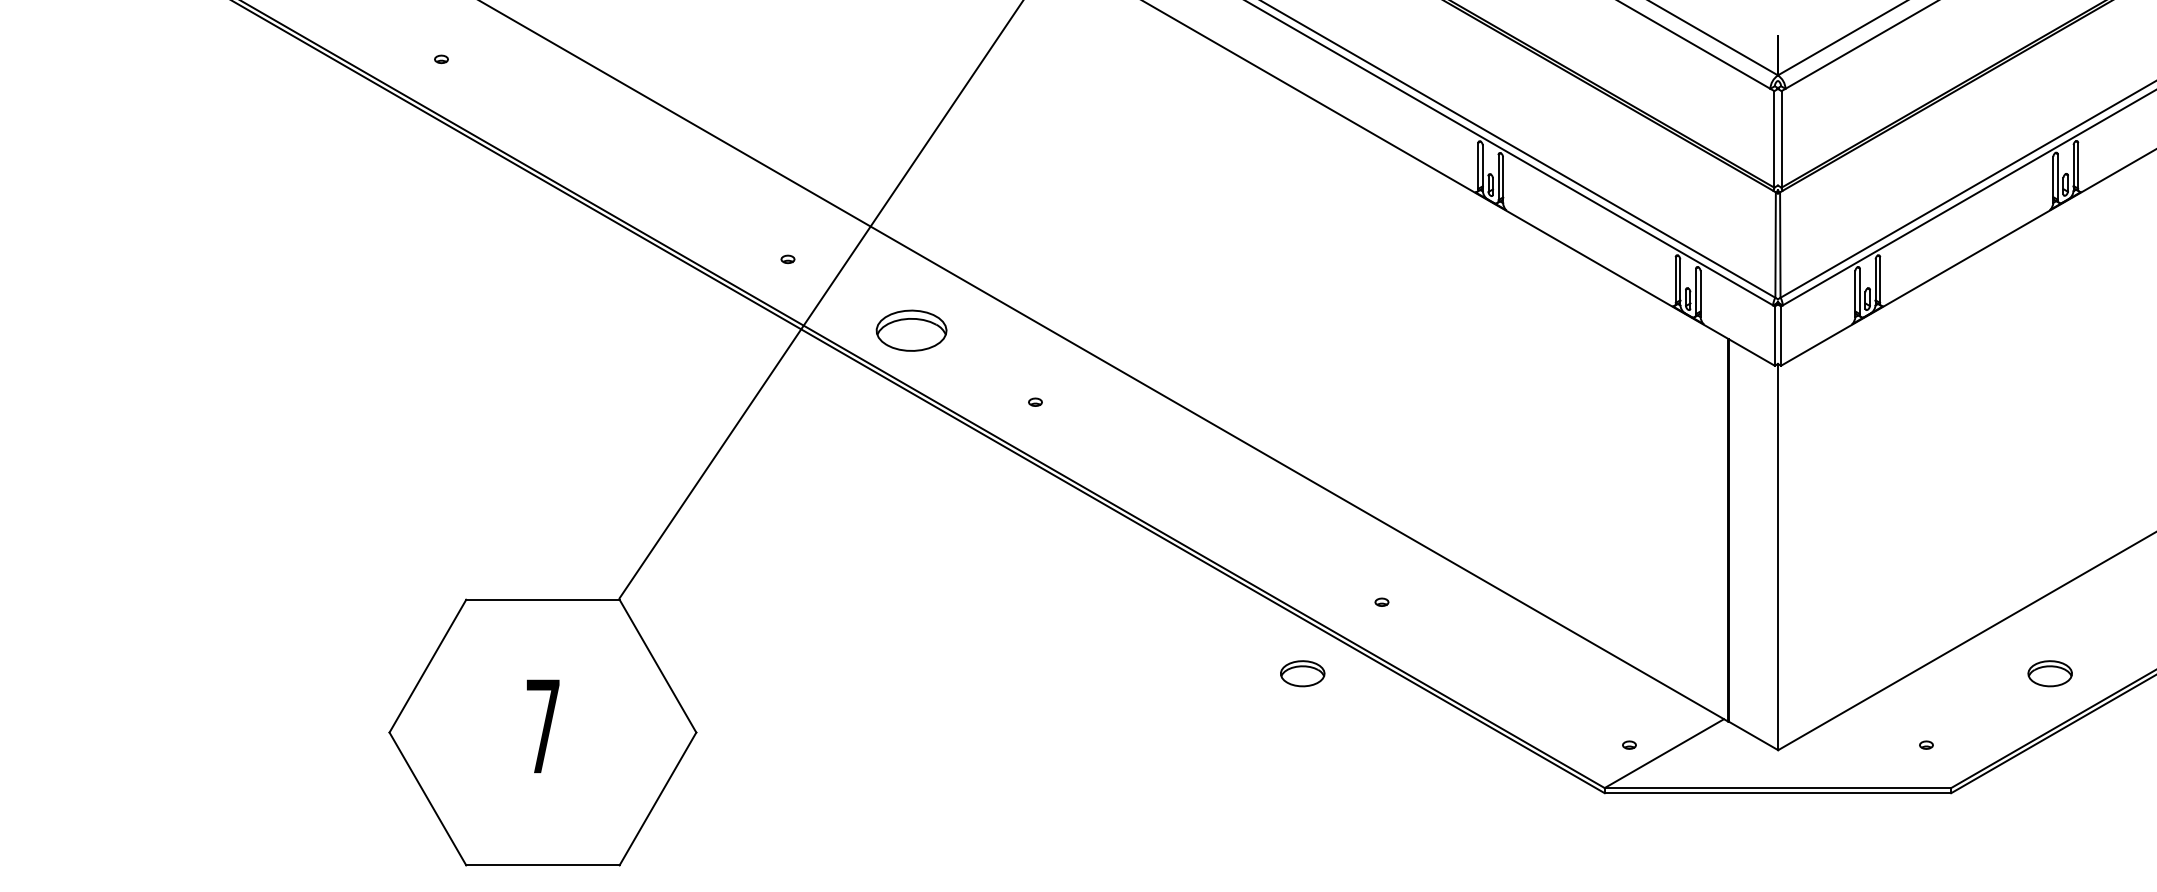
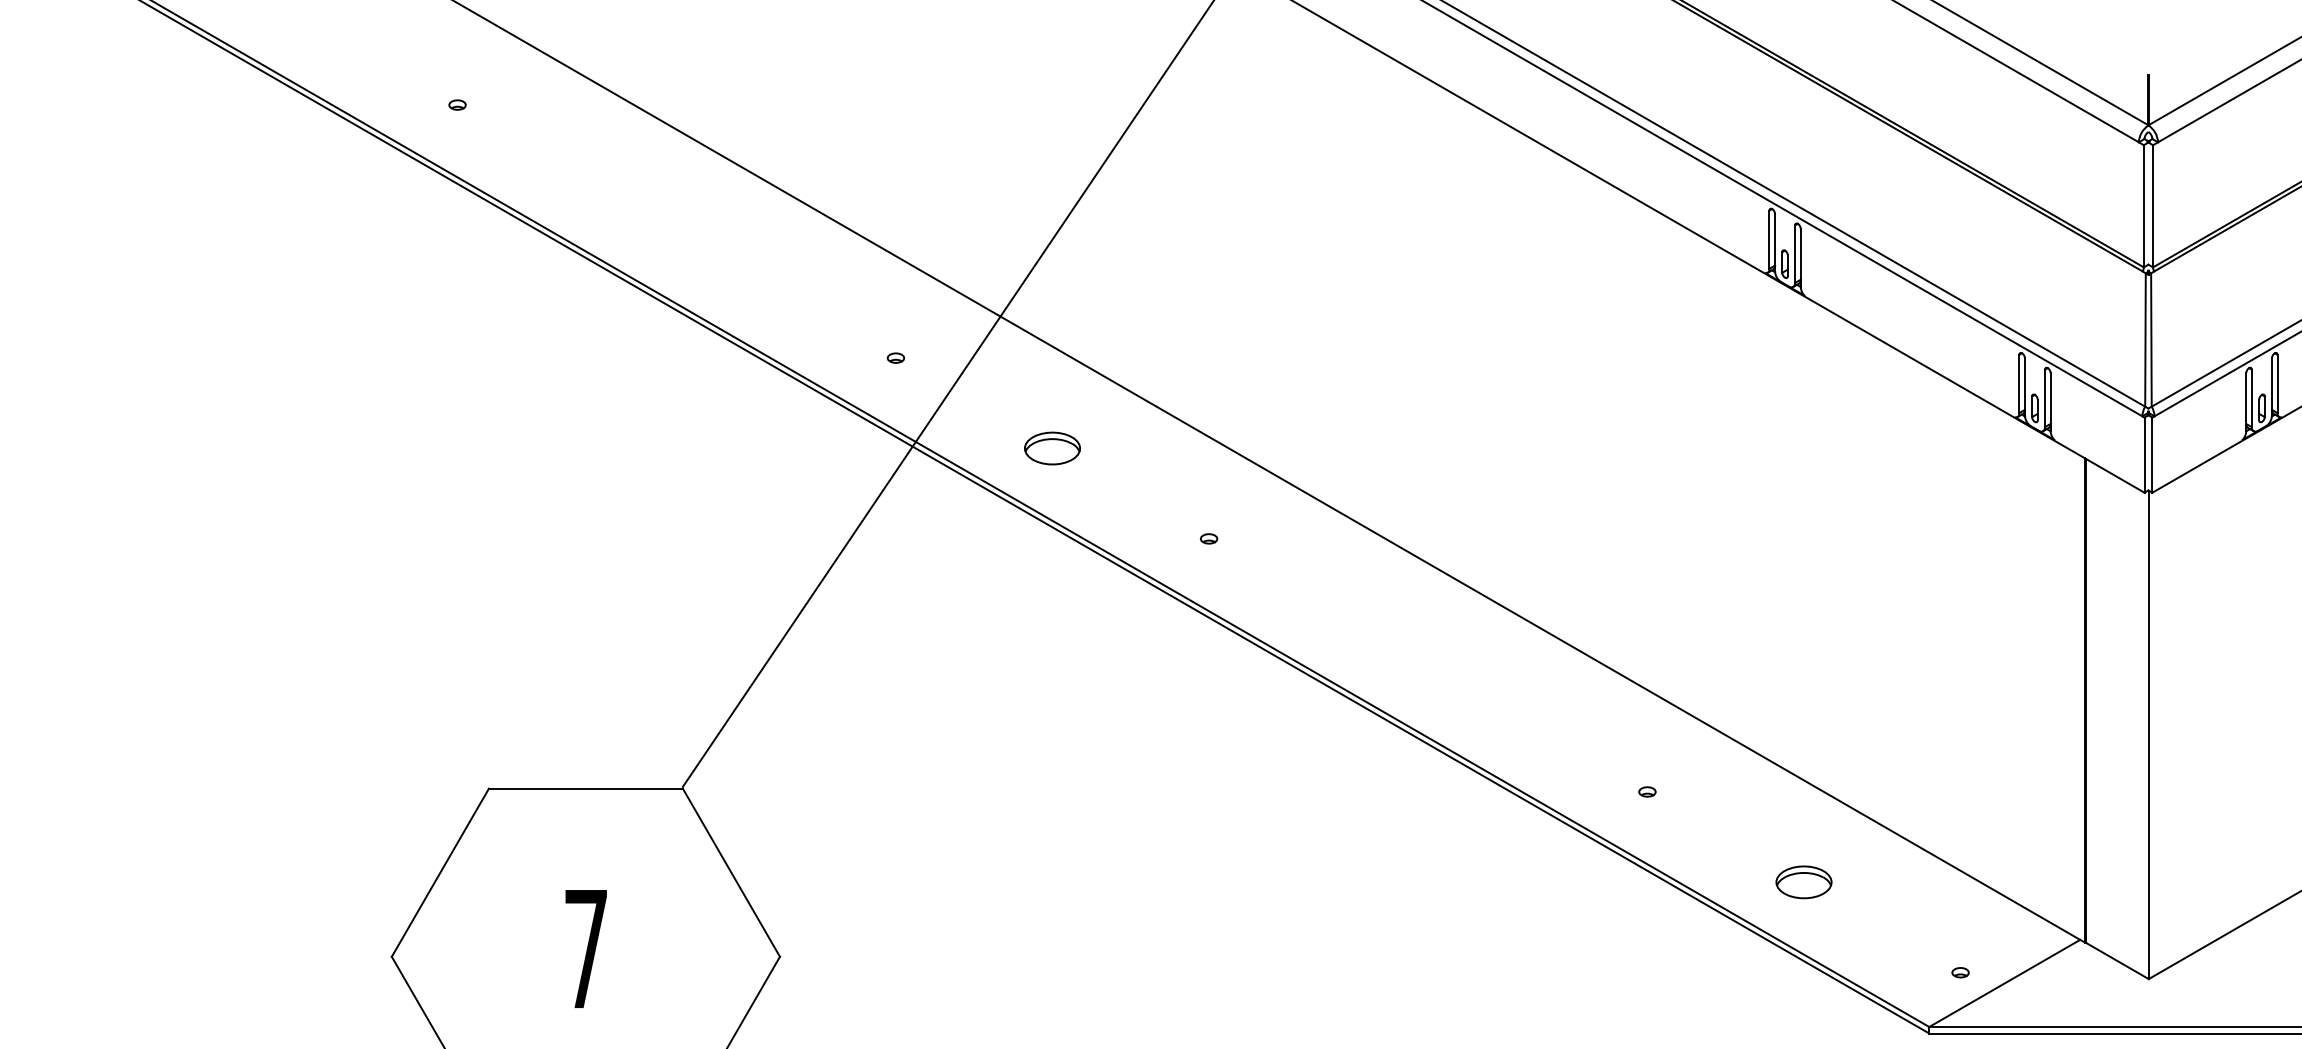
part: (911, 330) -> (1052, 448), size x0.62
part: (1302, 673) -> (1803, 882), moved

